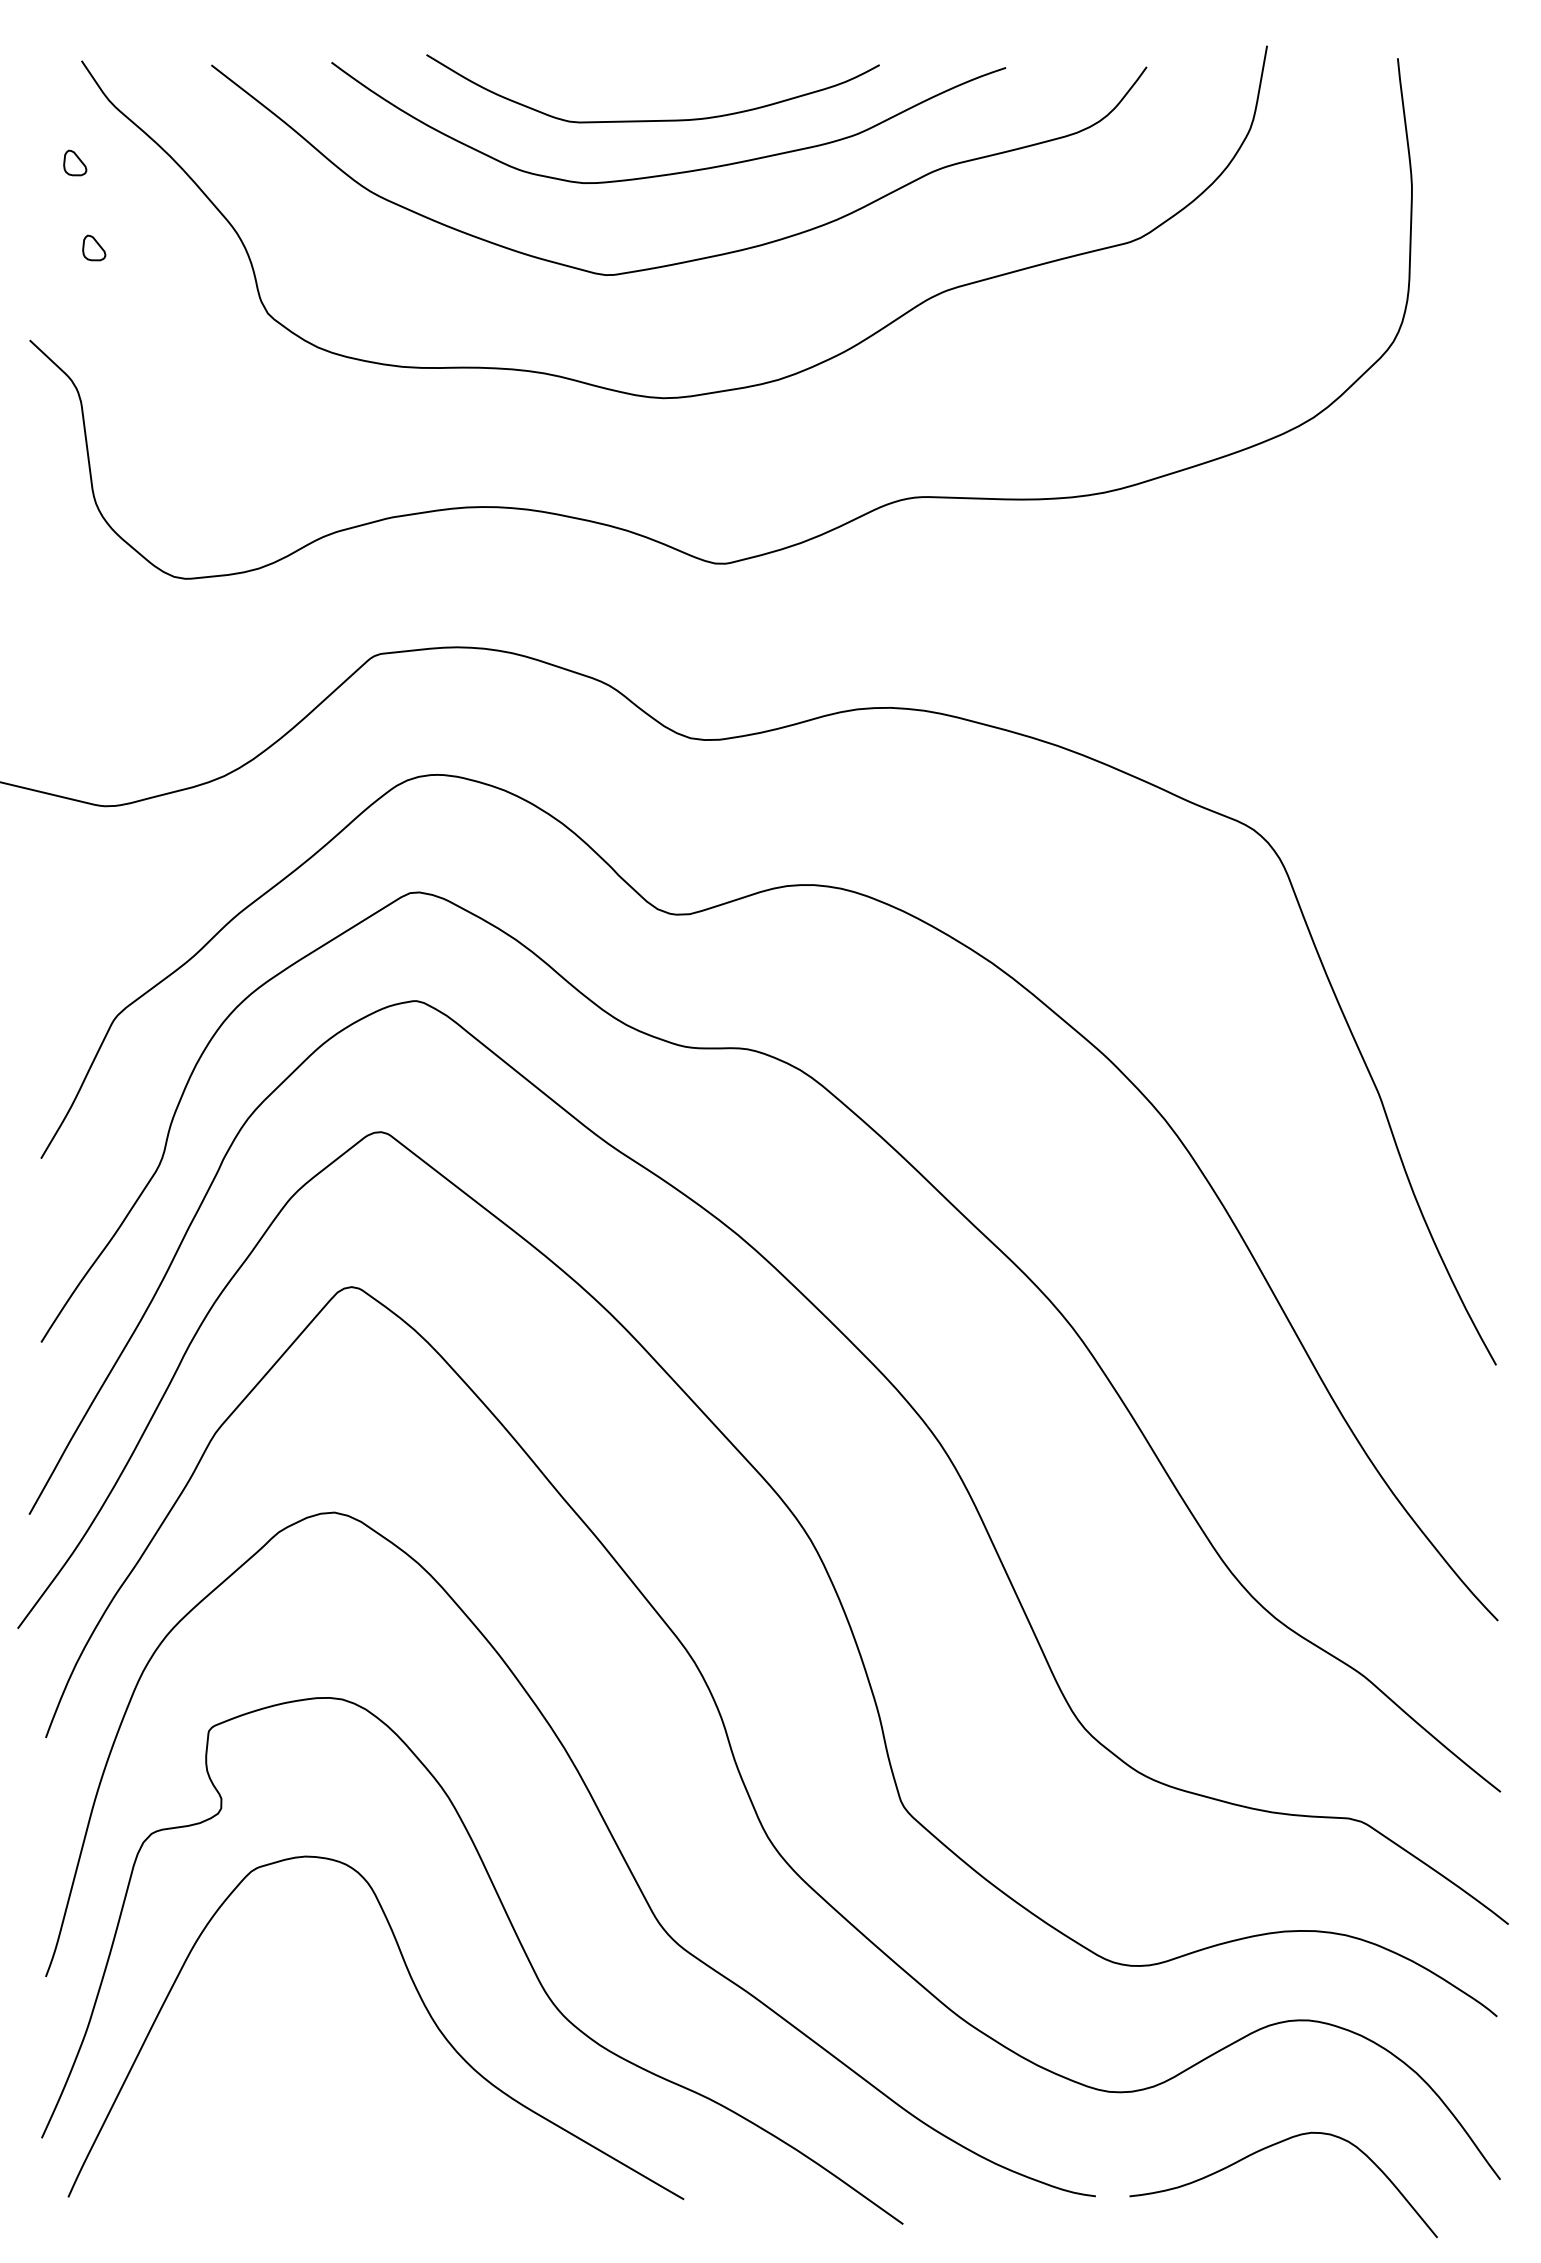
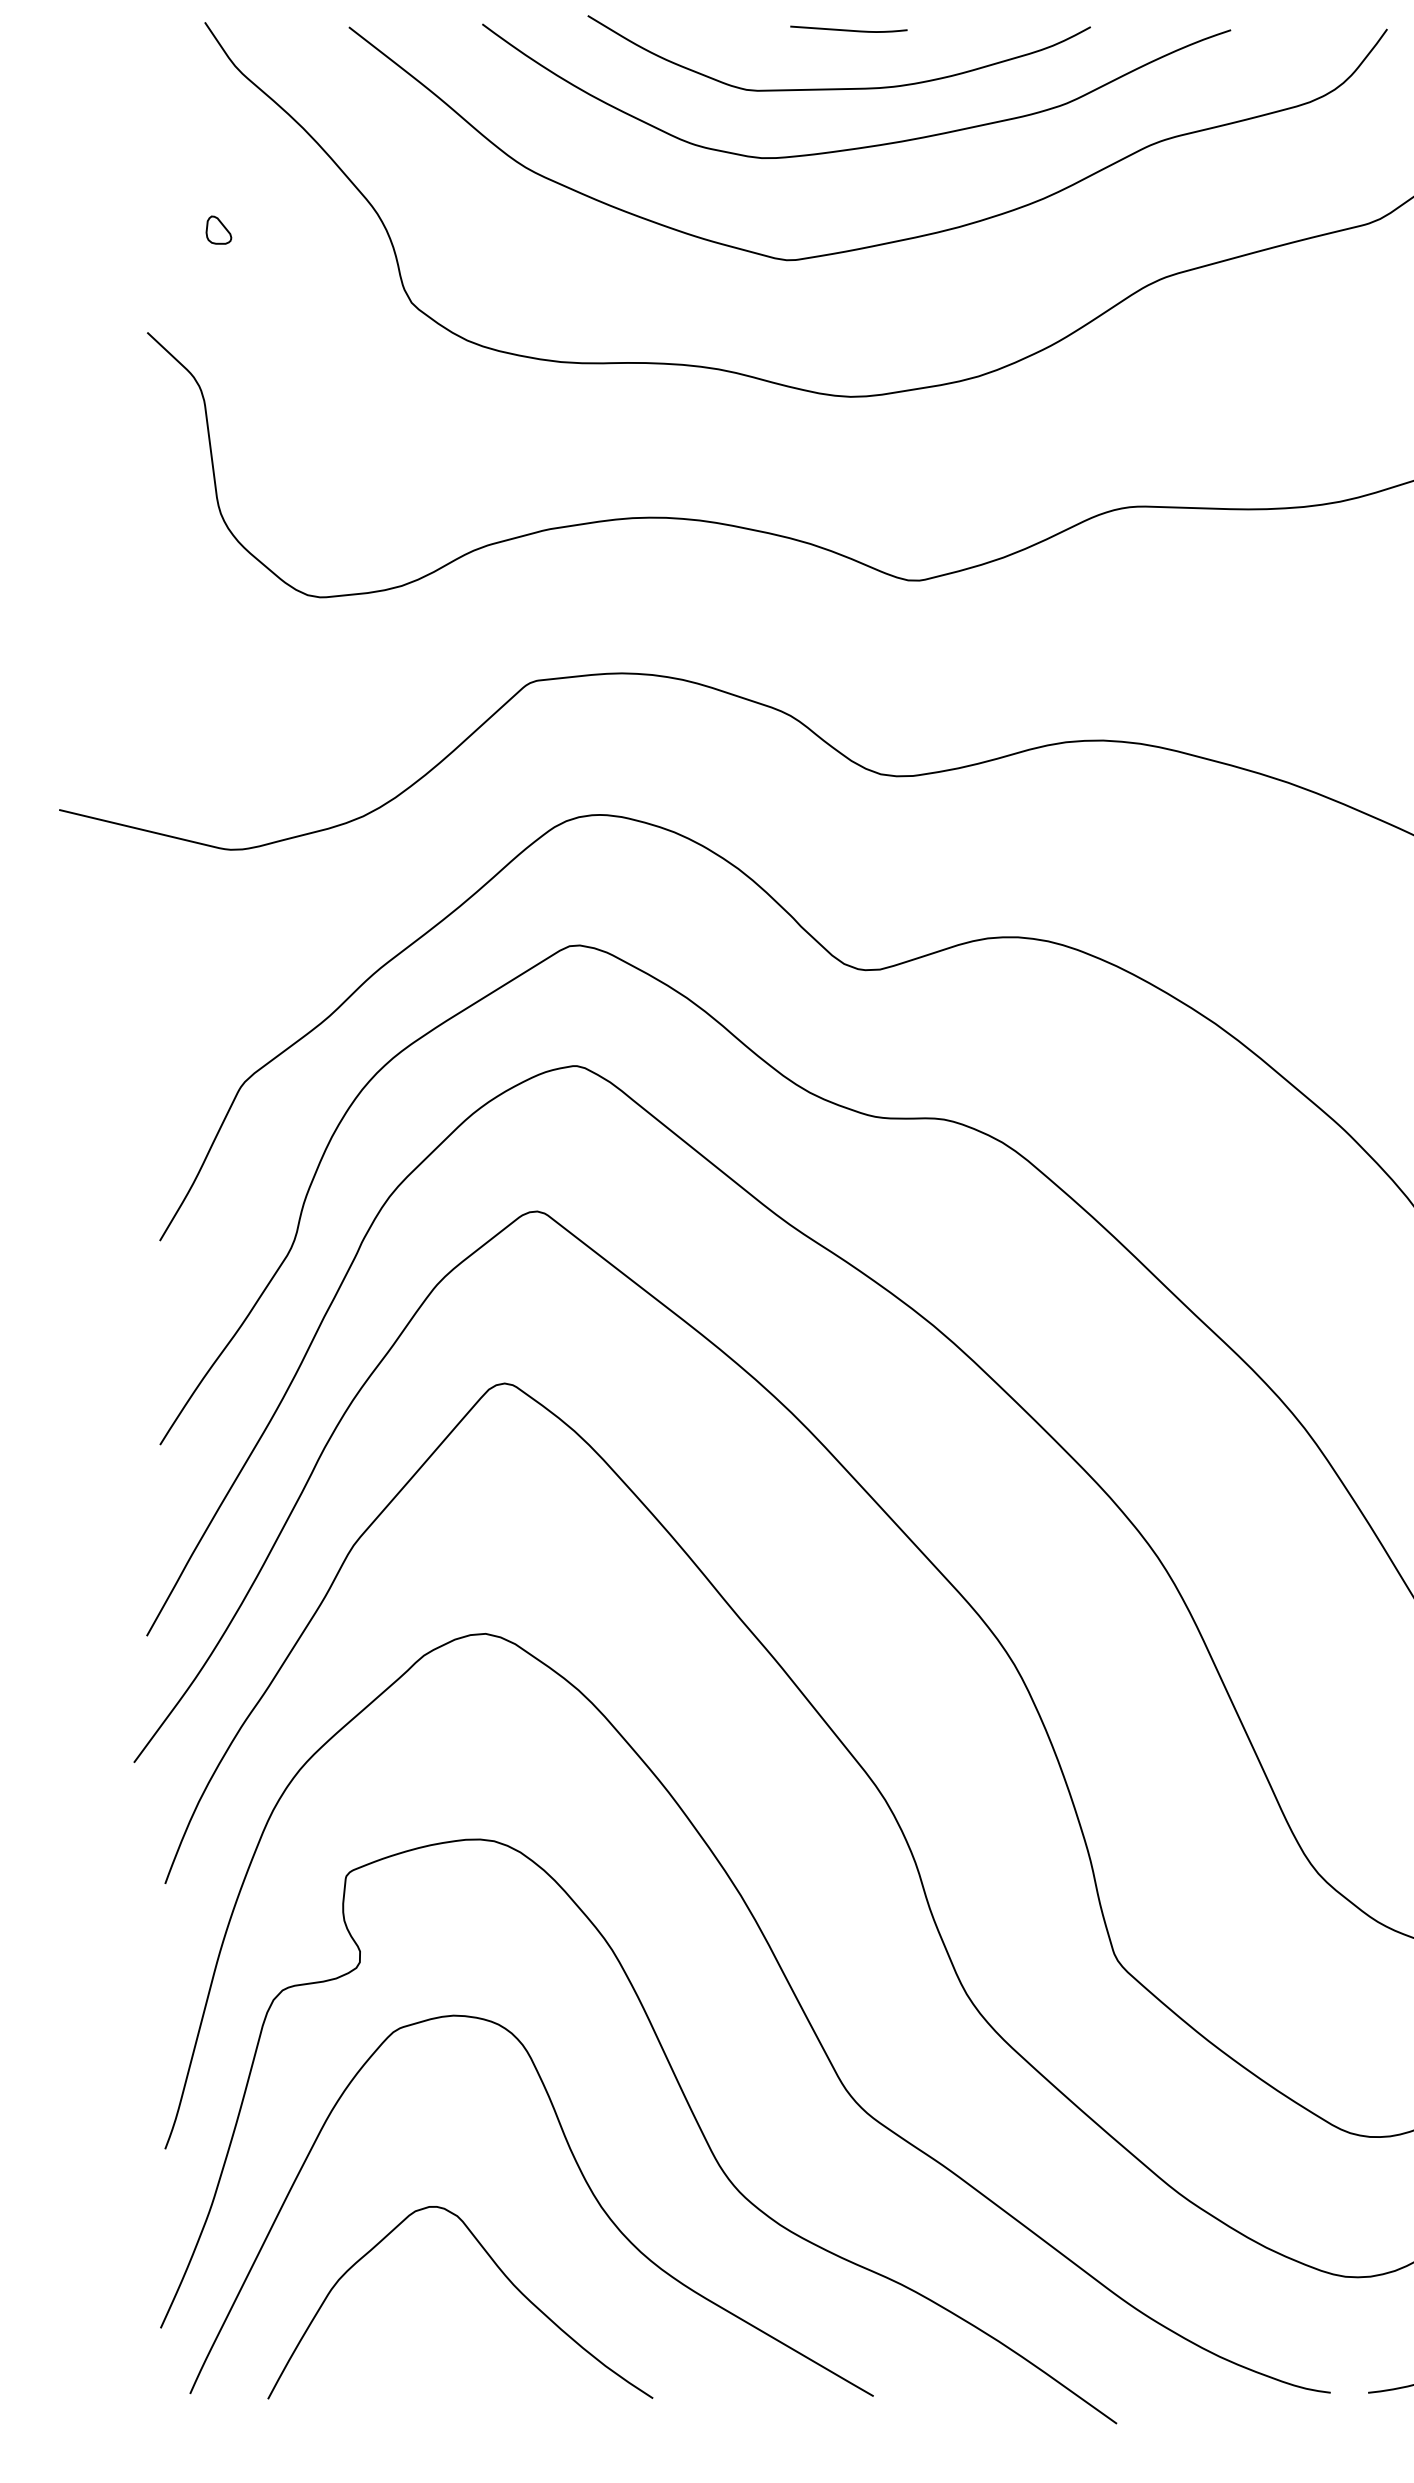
curve: (661, 67) -> (848, 29), added
part: (75, 162) -> (198, 135), removed
curve: (345, 2084) -> (497, 2268), added

